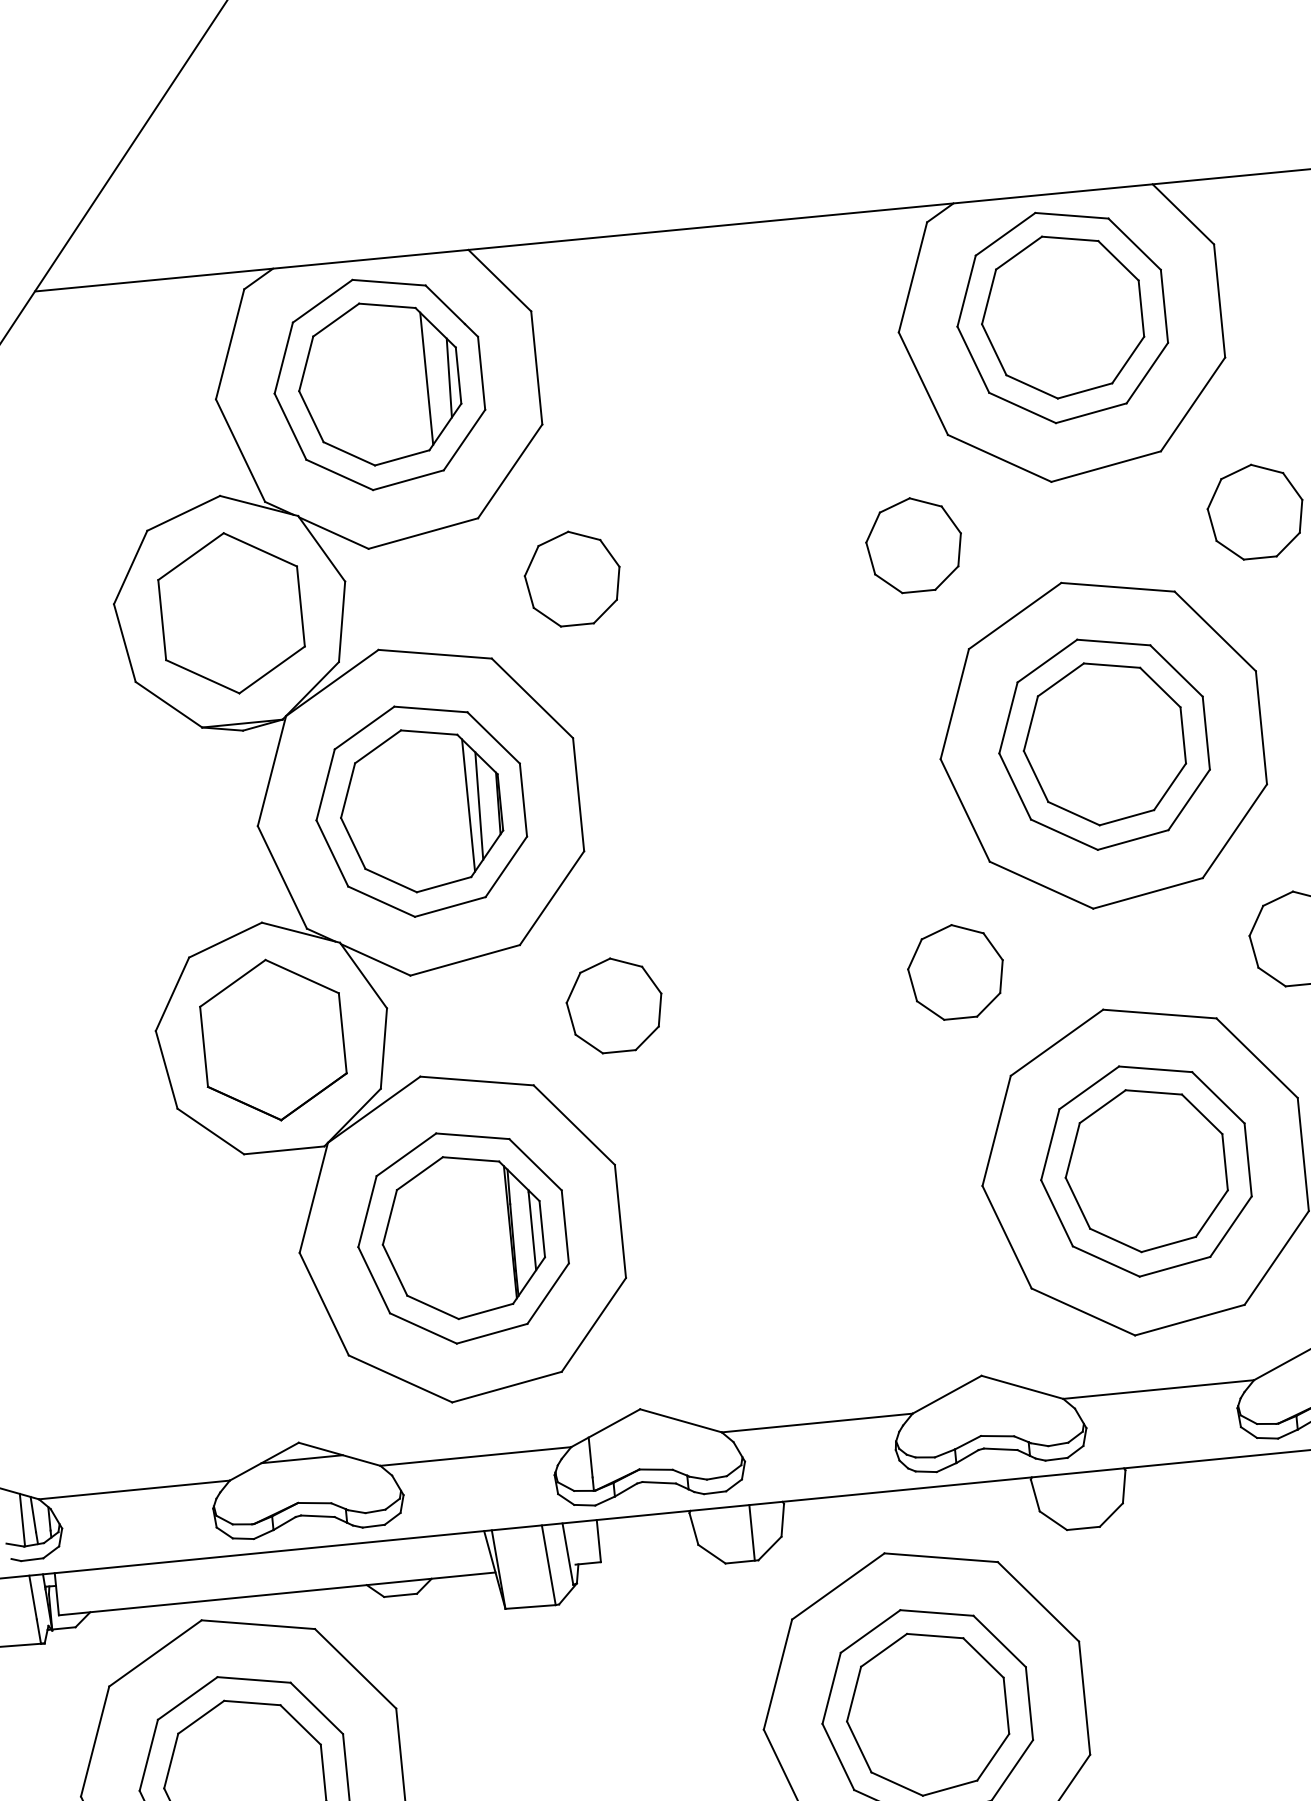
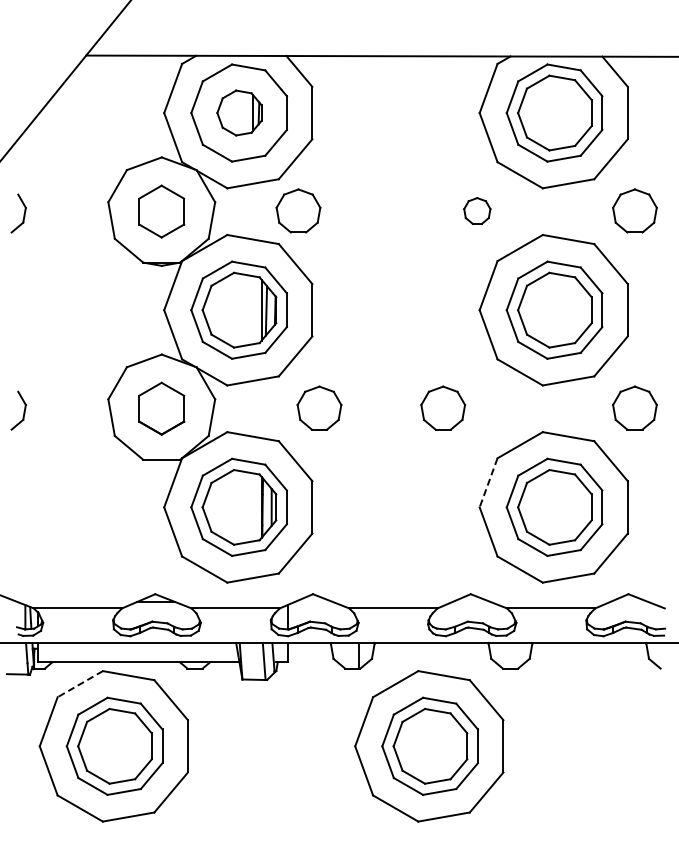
part: (378, 382) -> (239, 112), size x0.6
part: (914, 543) -> (477, 210), size x0.6
part: (572, 577) -> (298, 210), moved
part: (230, 613) -> (161, 211), size x0.7
part: (956, 970) -> (443, 407), moved
part: (272, 1039) -> (161, 408), size x0.7
line: (996, 1132) -> (488, 483), solid -> dashed
line: (153, 1654) -> (79, 684), solid -> dashed

